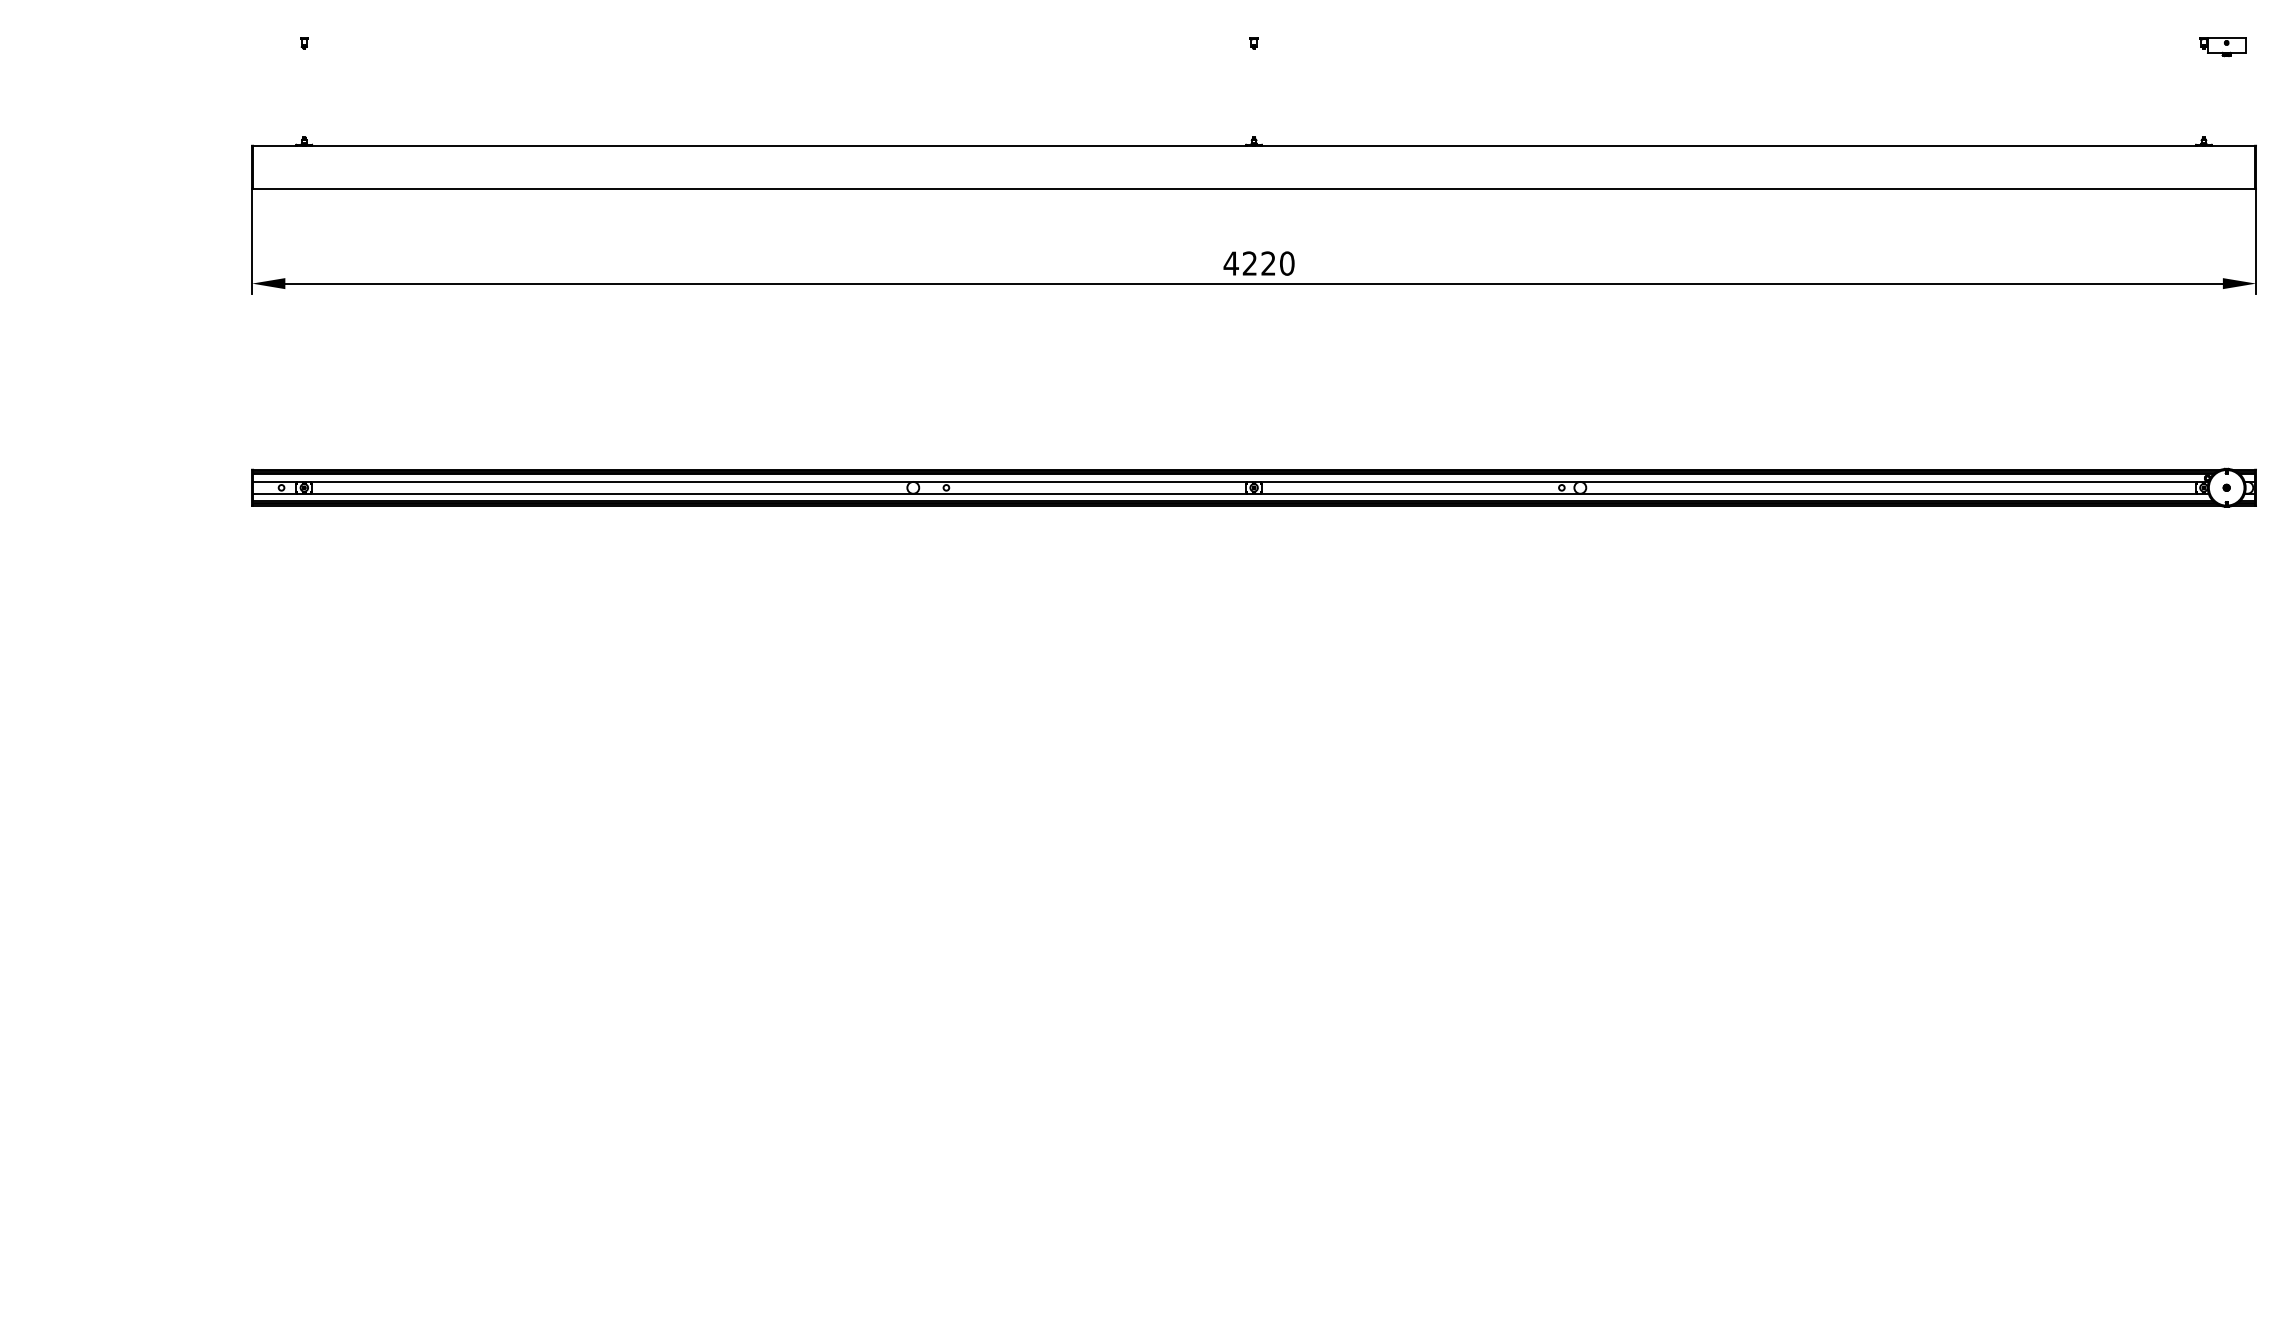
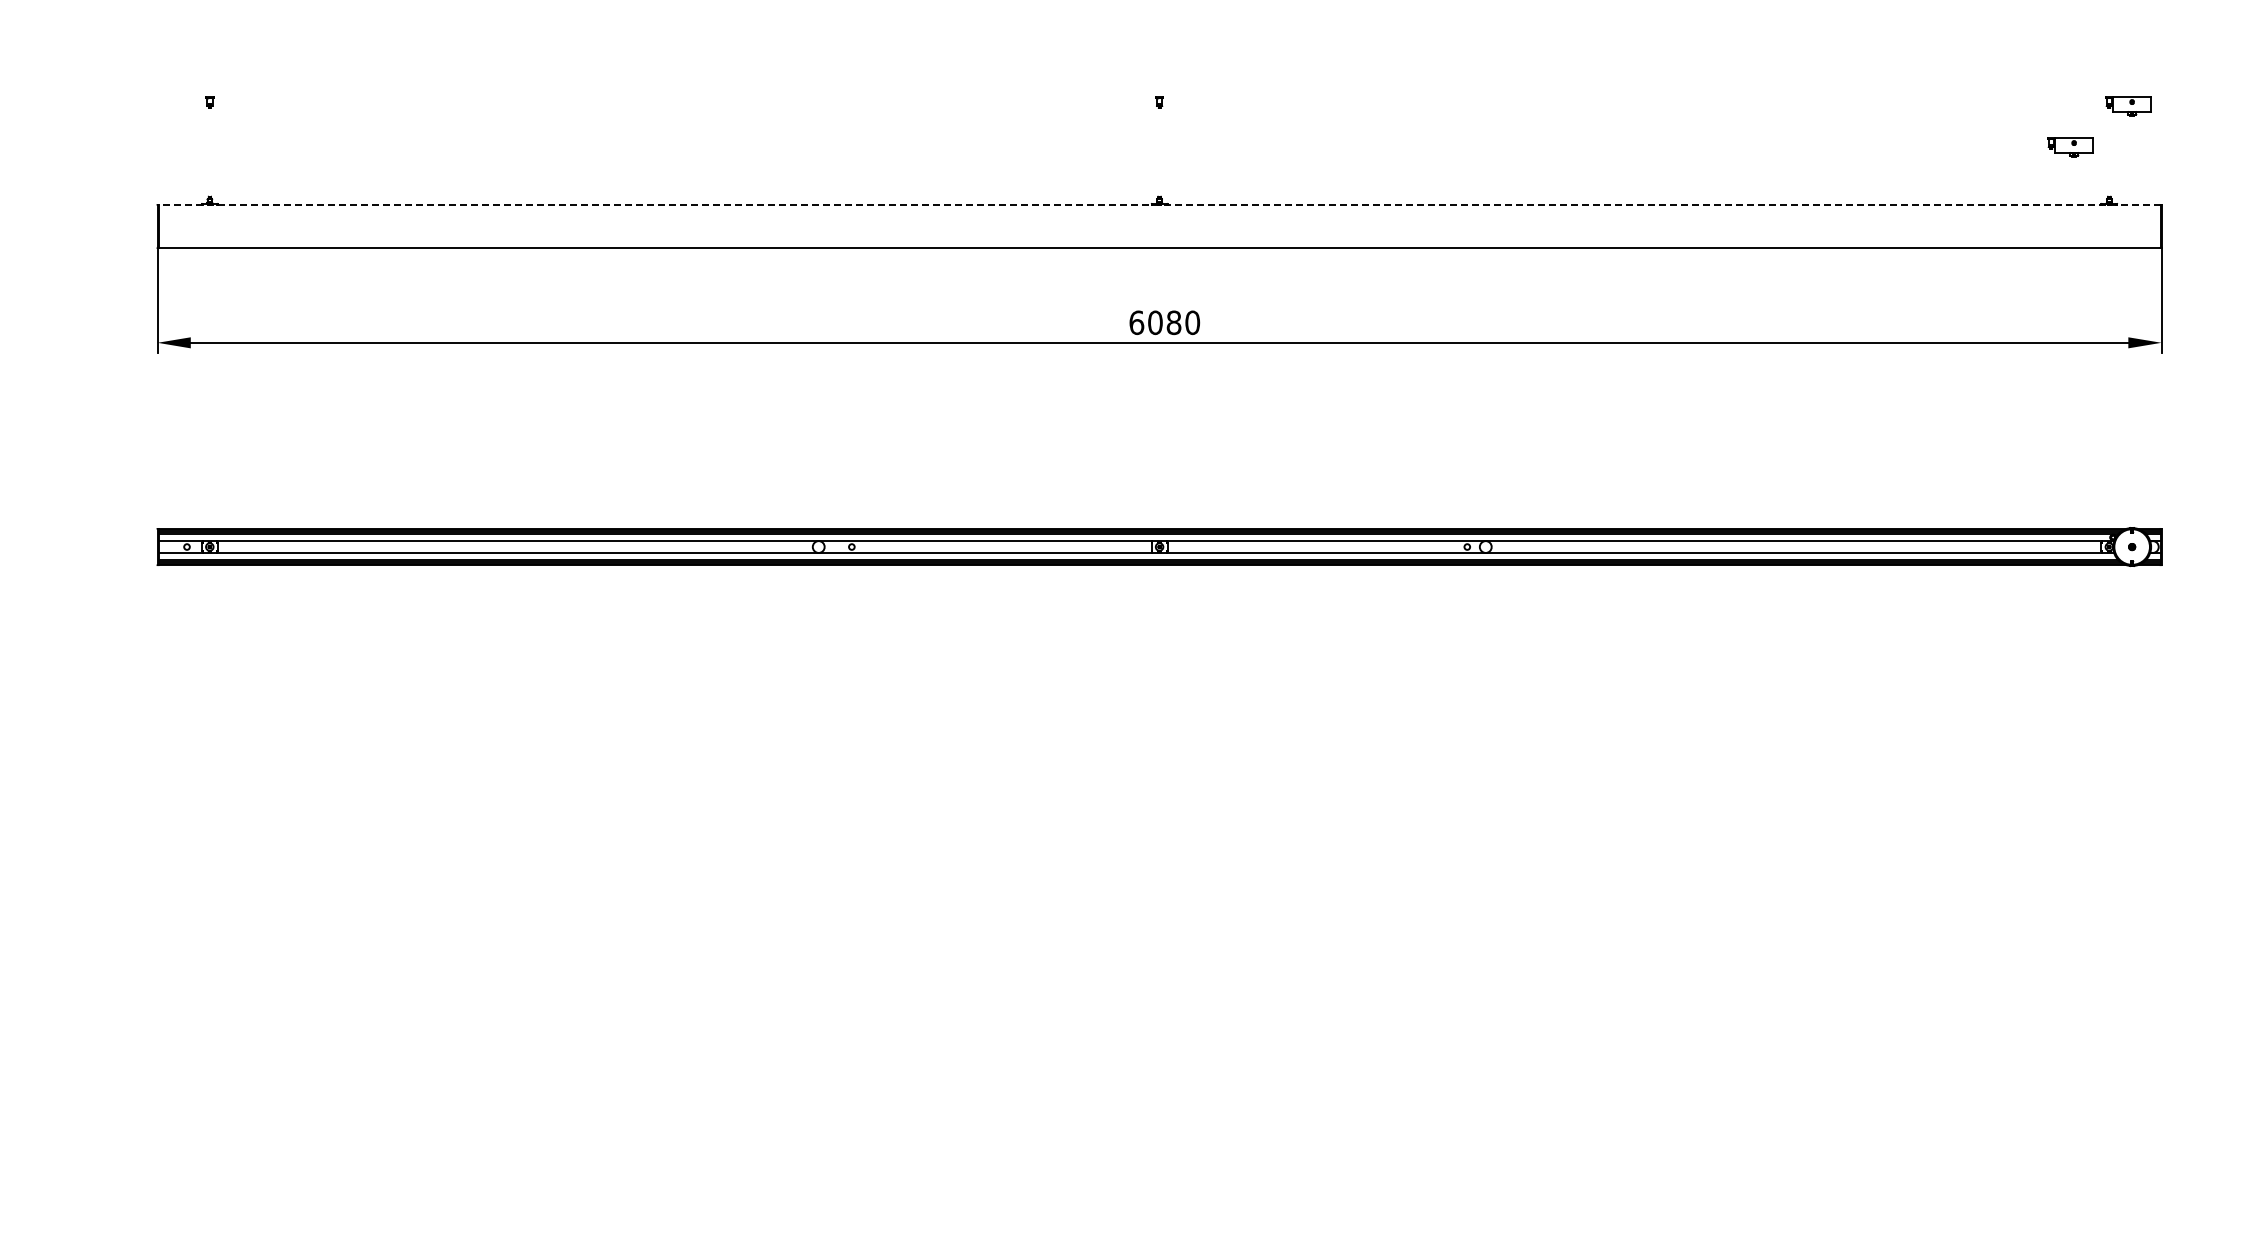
part: (2164, 88) -> (2069, 147), added
line: (1253, 145) -> (1158, 204), solid -> dashed
text: (1249, 263) -> (1154, 322), 4220 -> 6080

